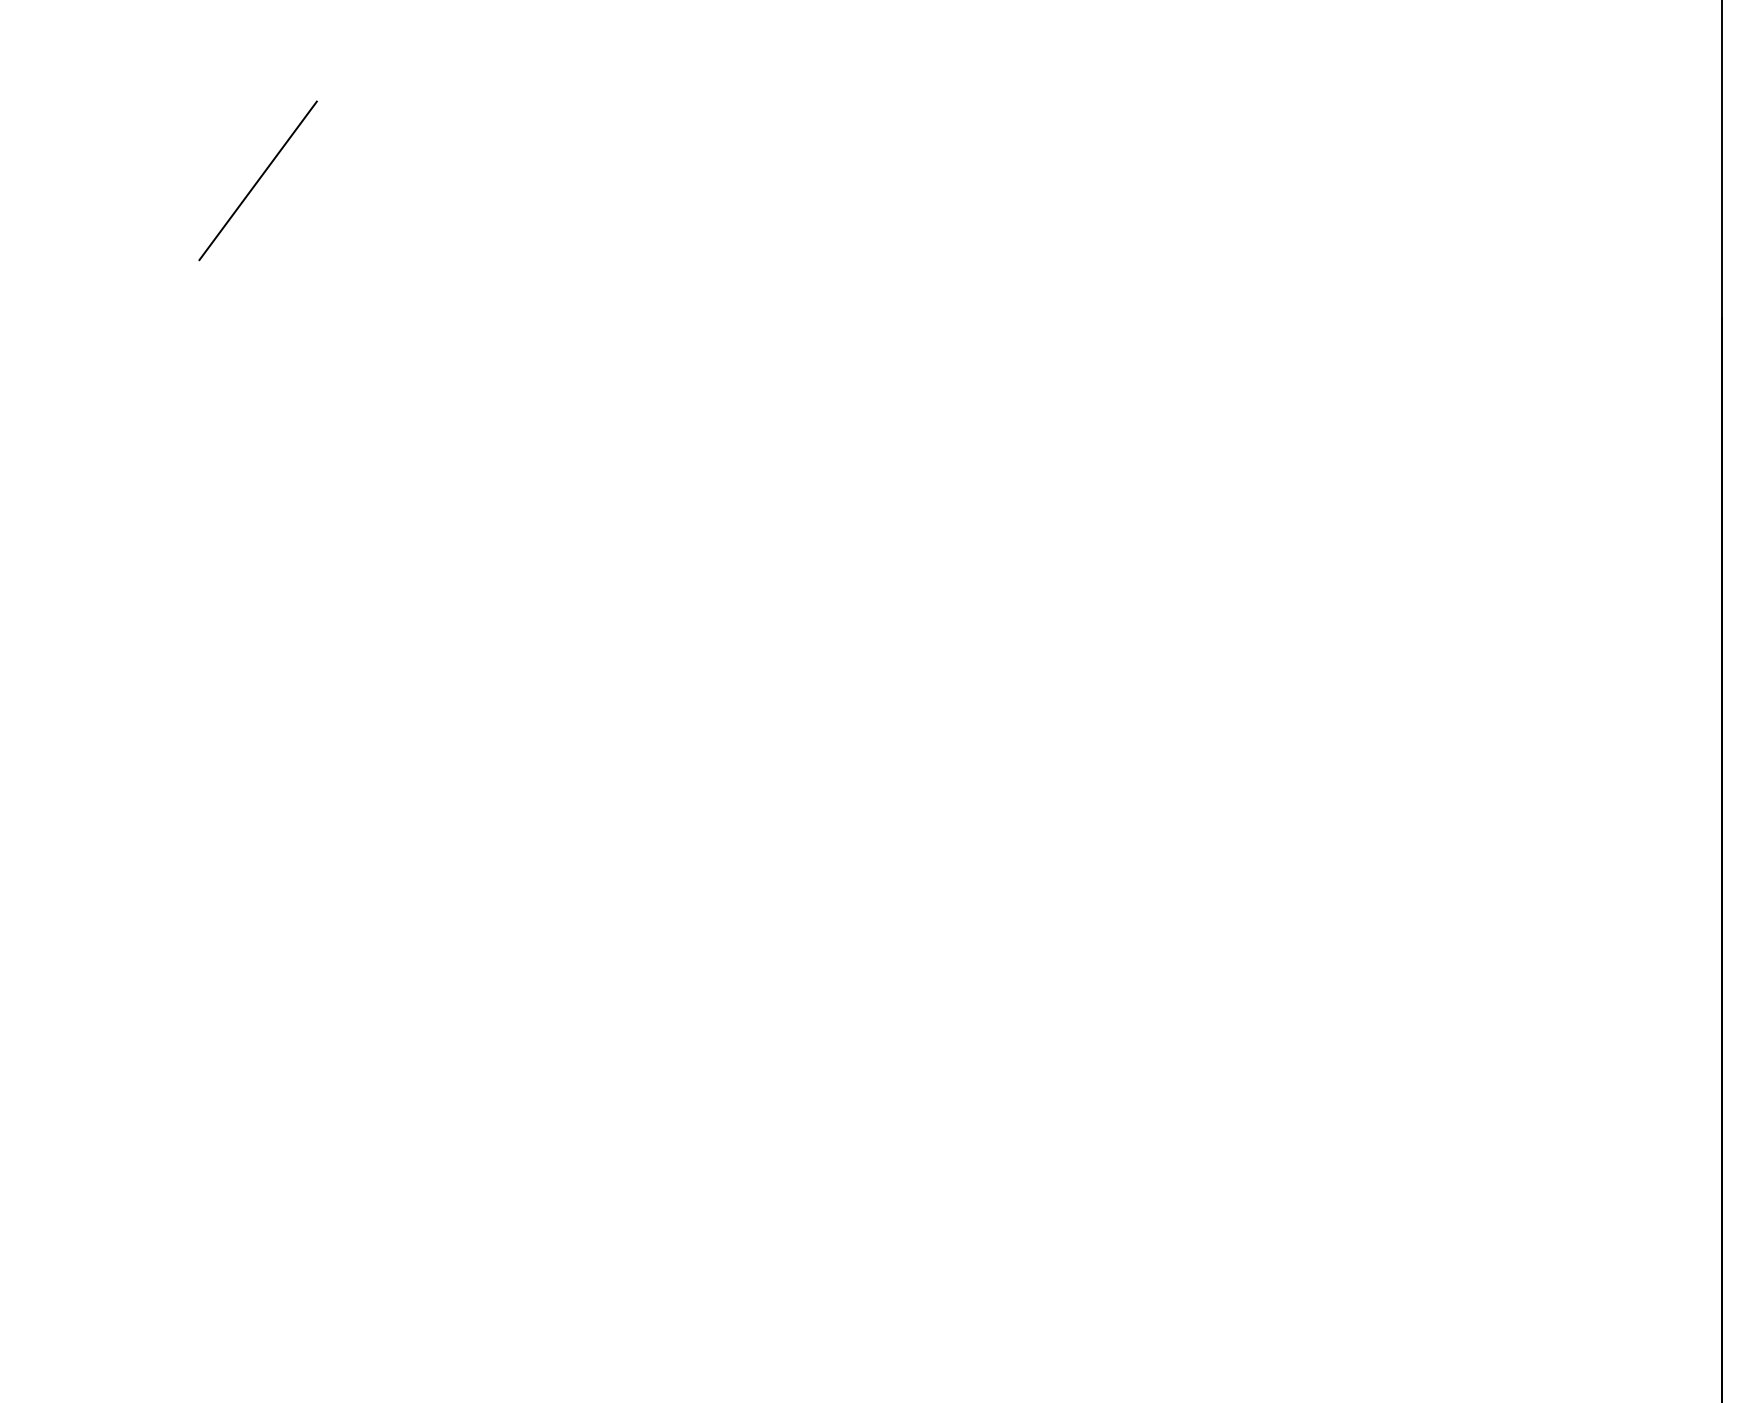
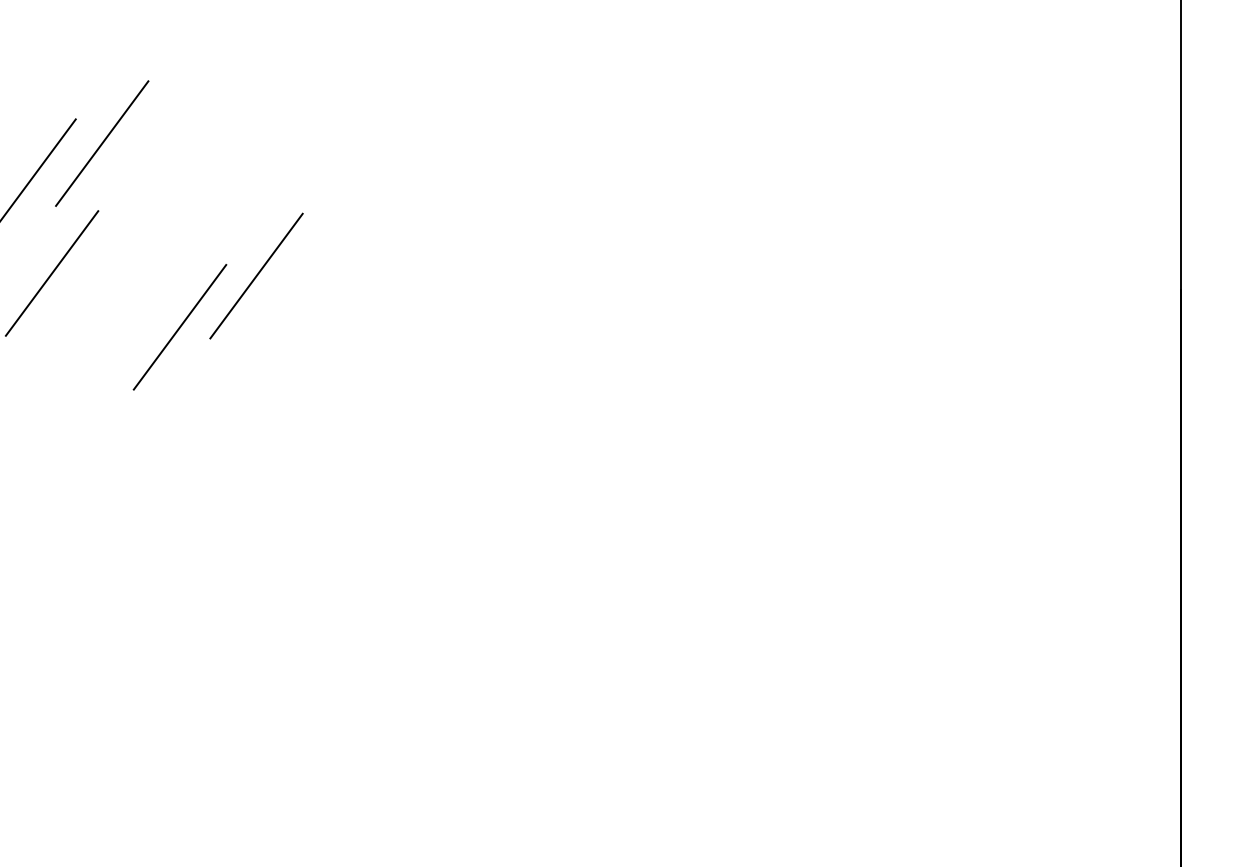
line: (350, 132) -> (102, 143), added
line: (286, 297) -> (51, 273), added
line: (546, 300) -> (256, 275), added
line: (449, 365) -> (180, 326), added

